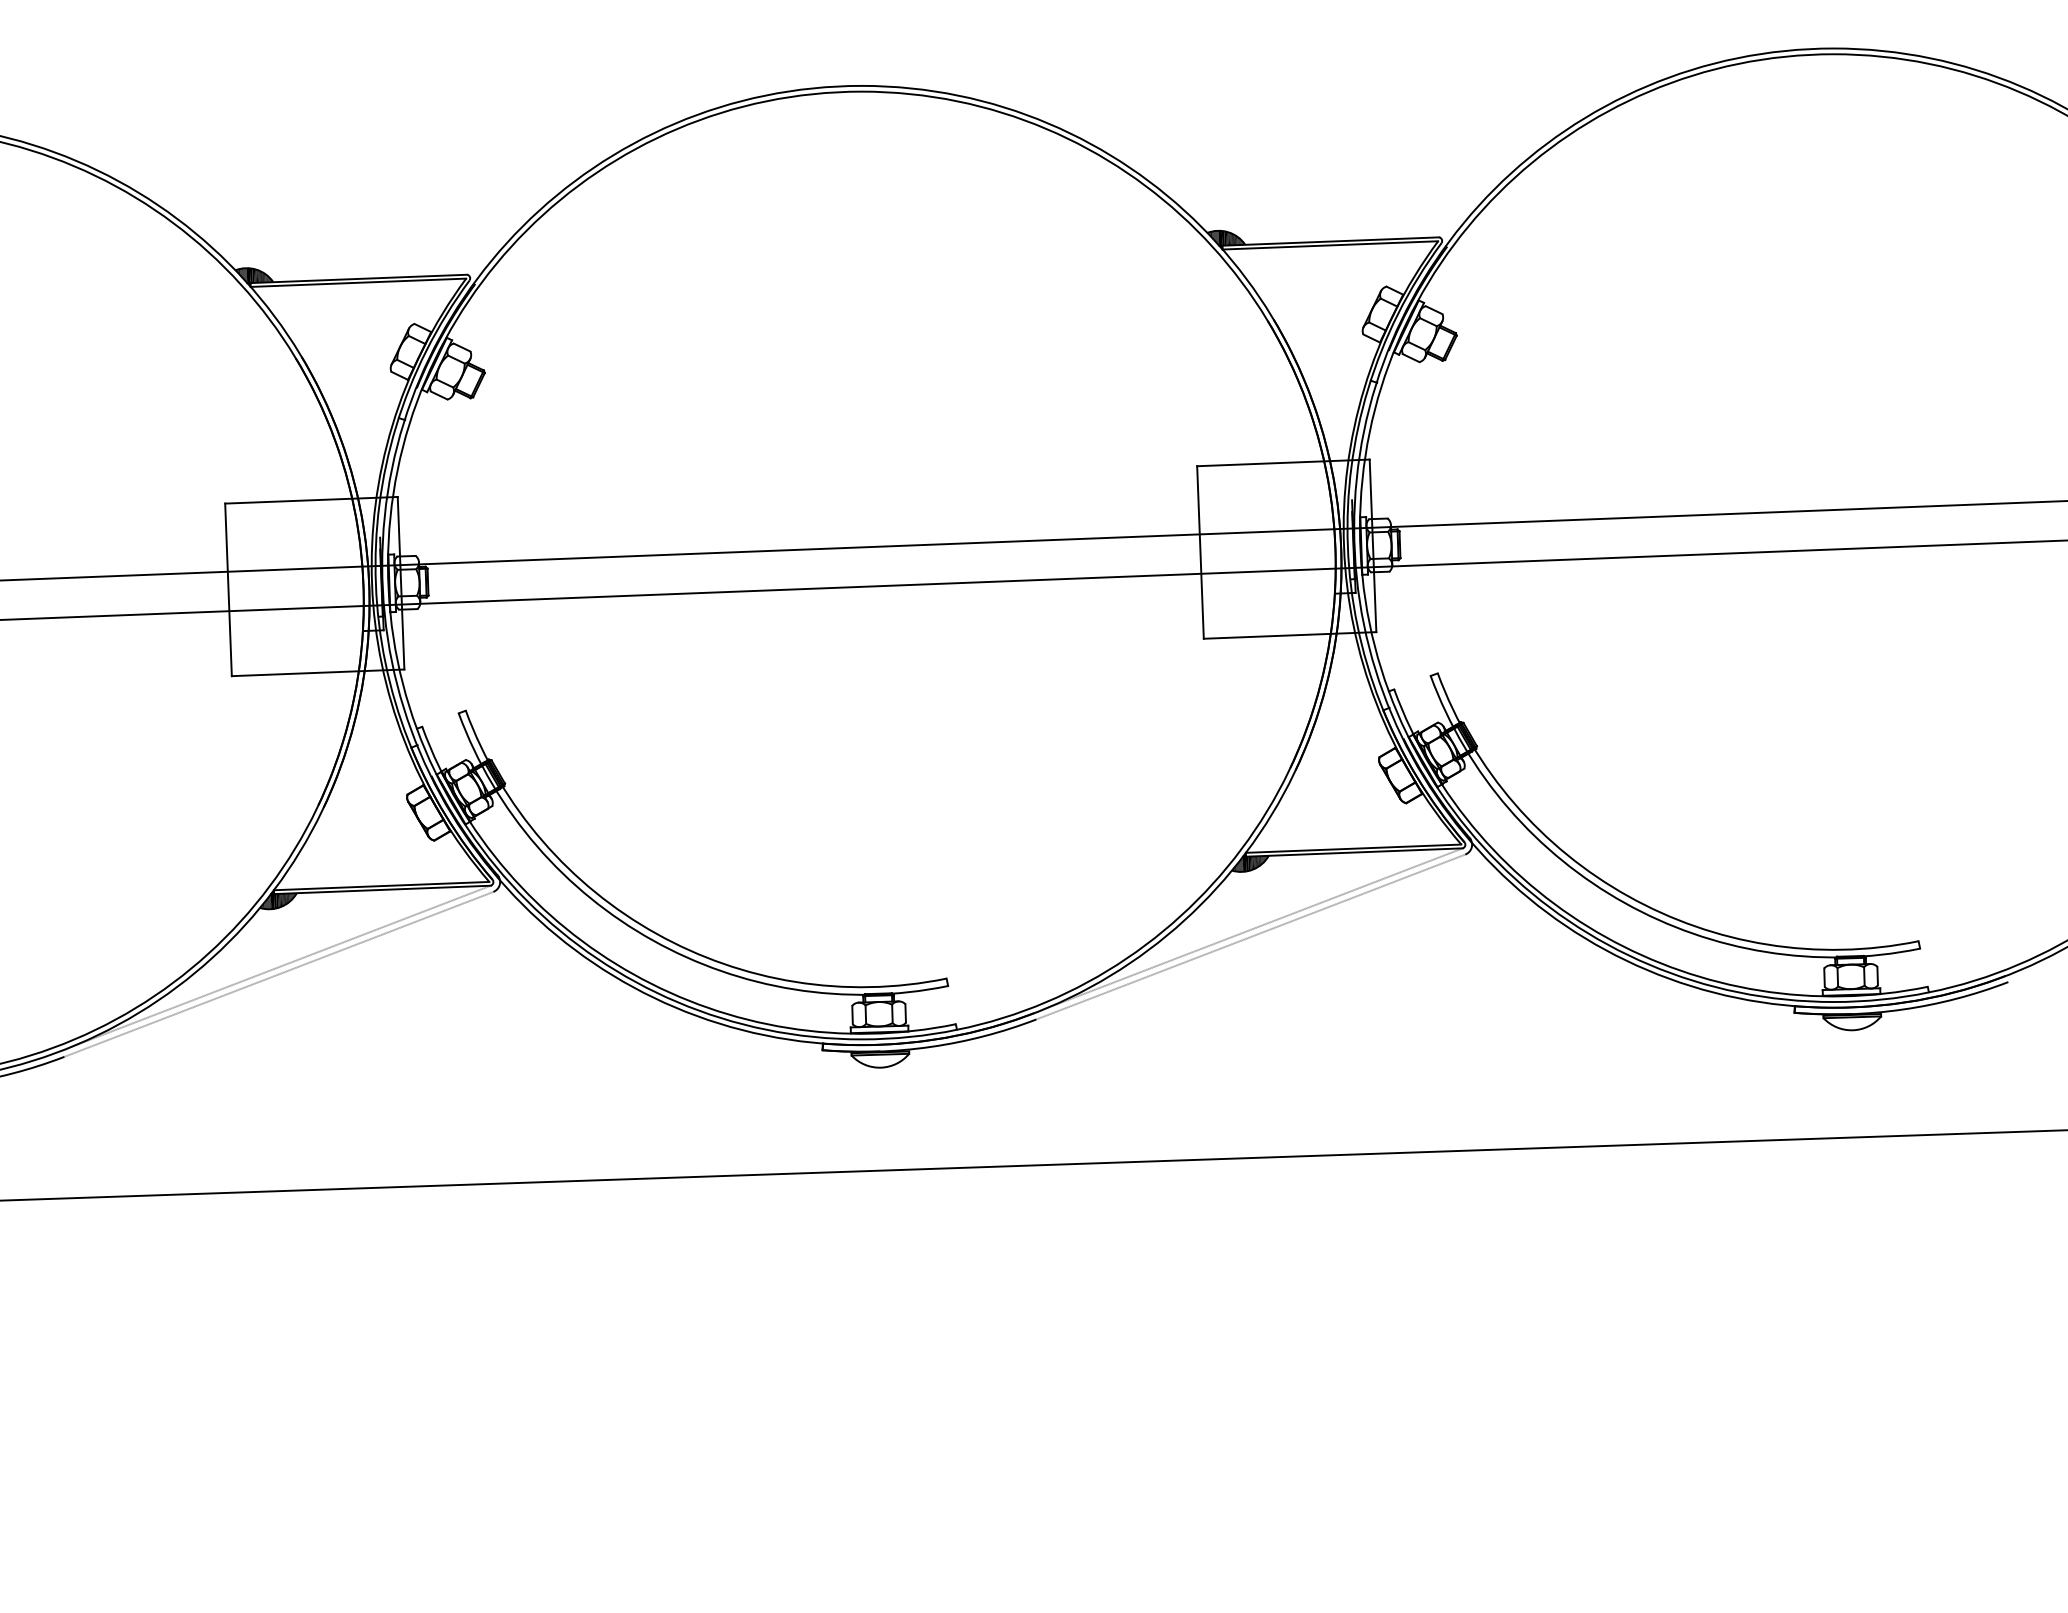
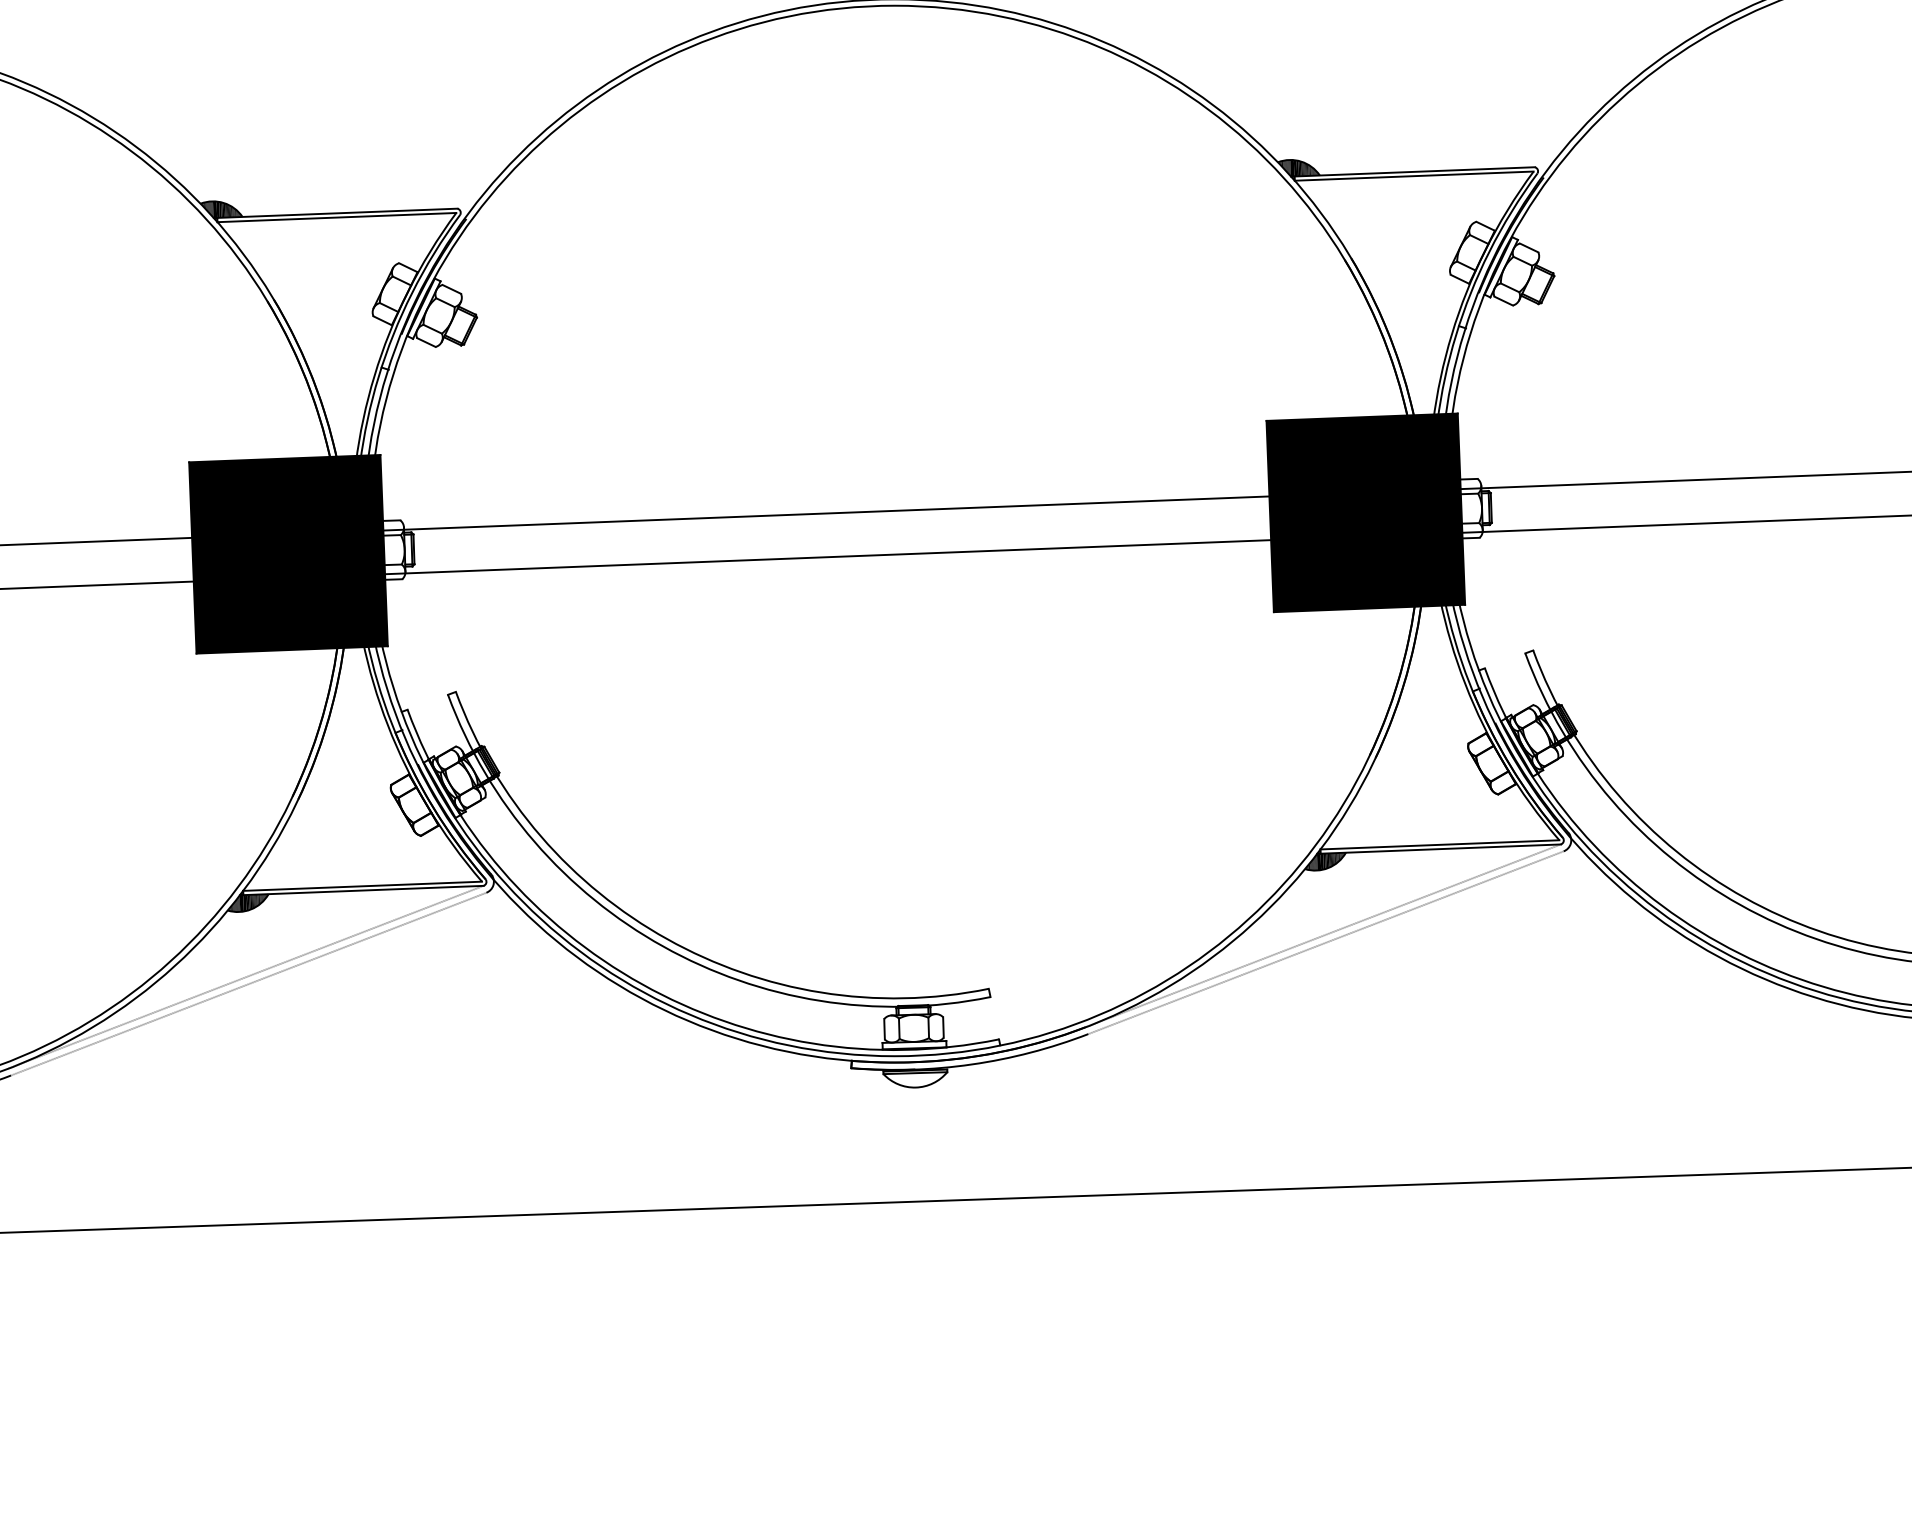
fill: (1286, 548) -> (1365, 512), added
fill: (314, 586) -> (288, 554), added

